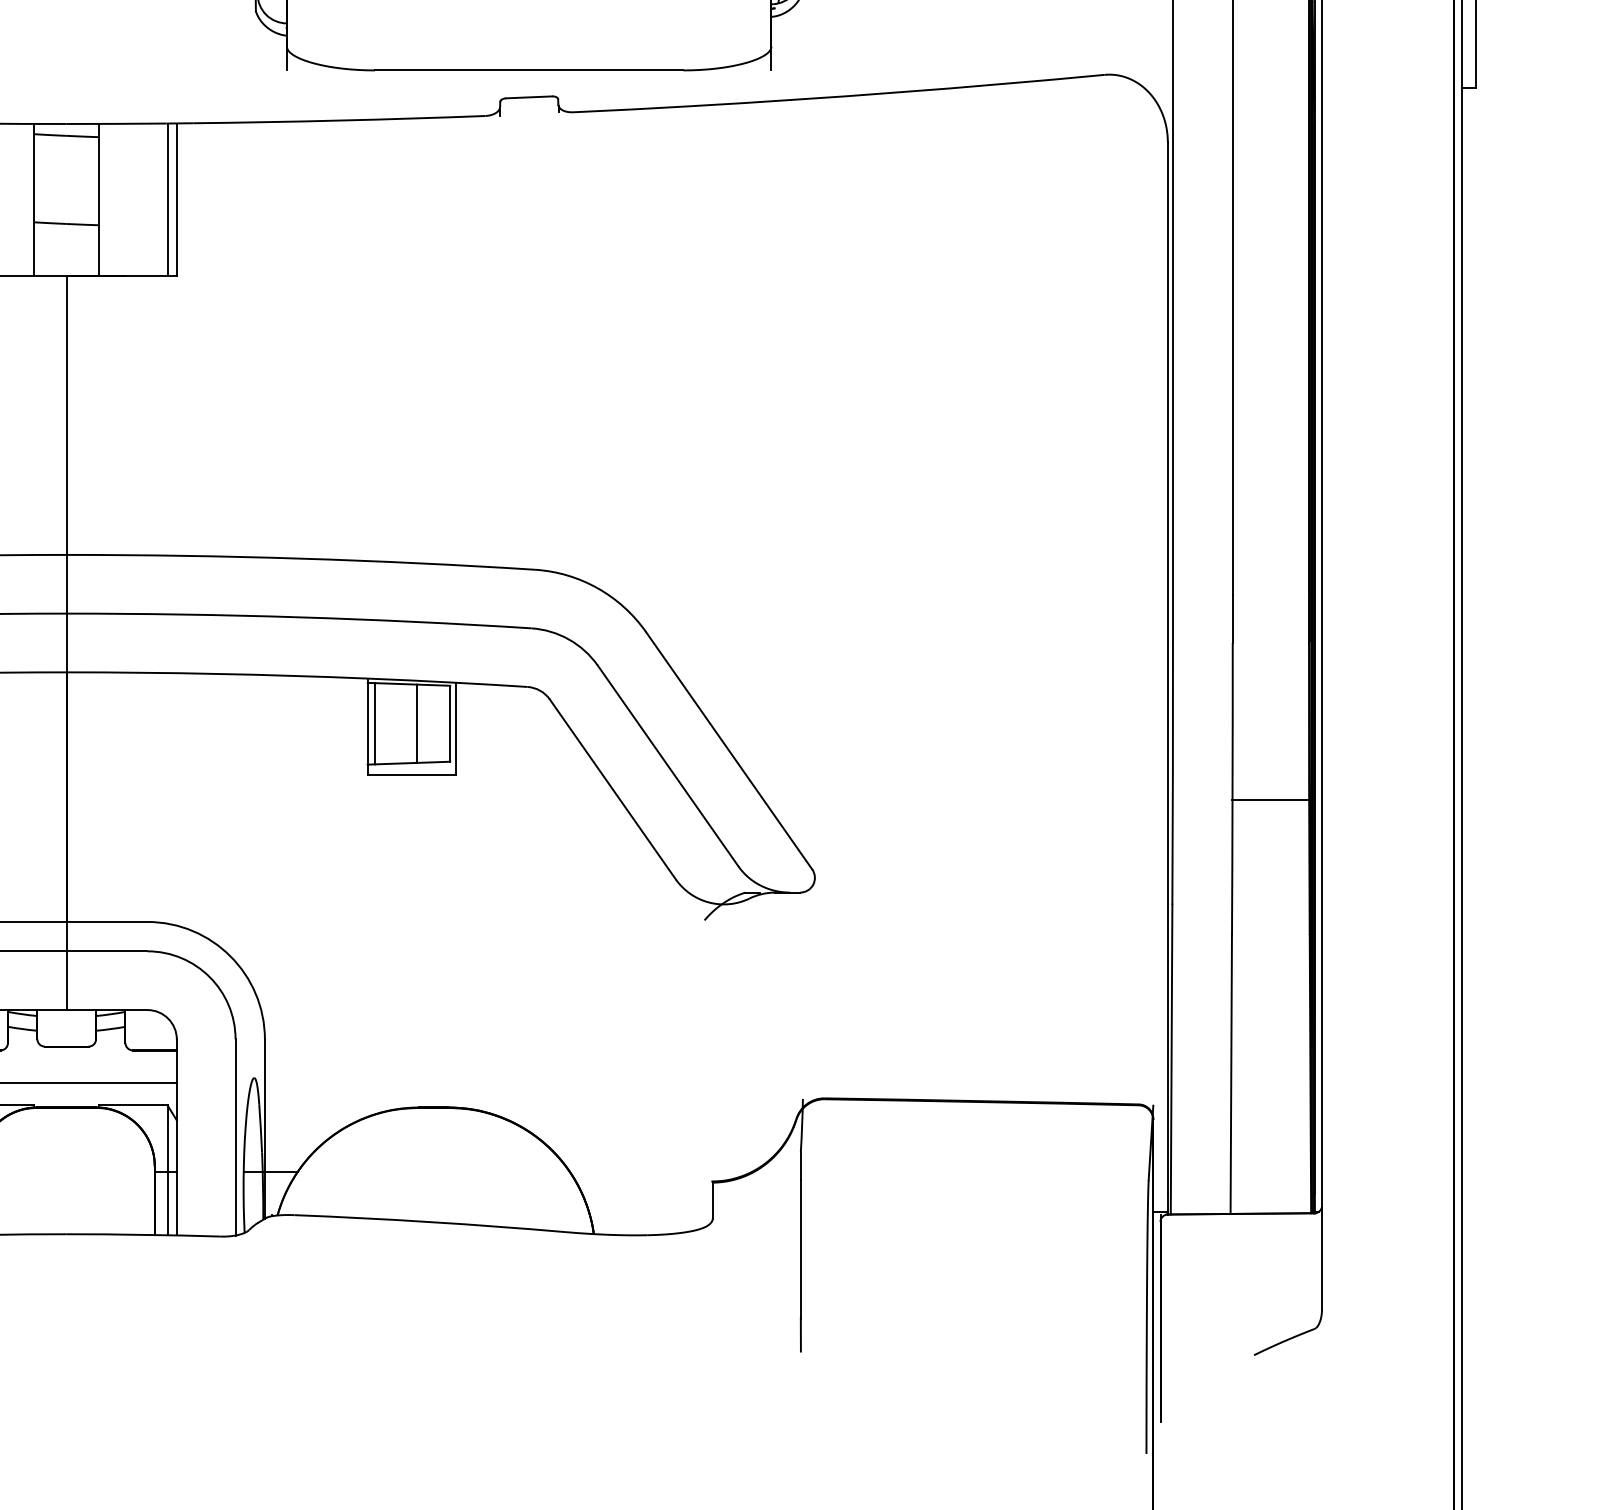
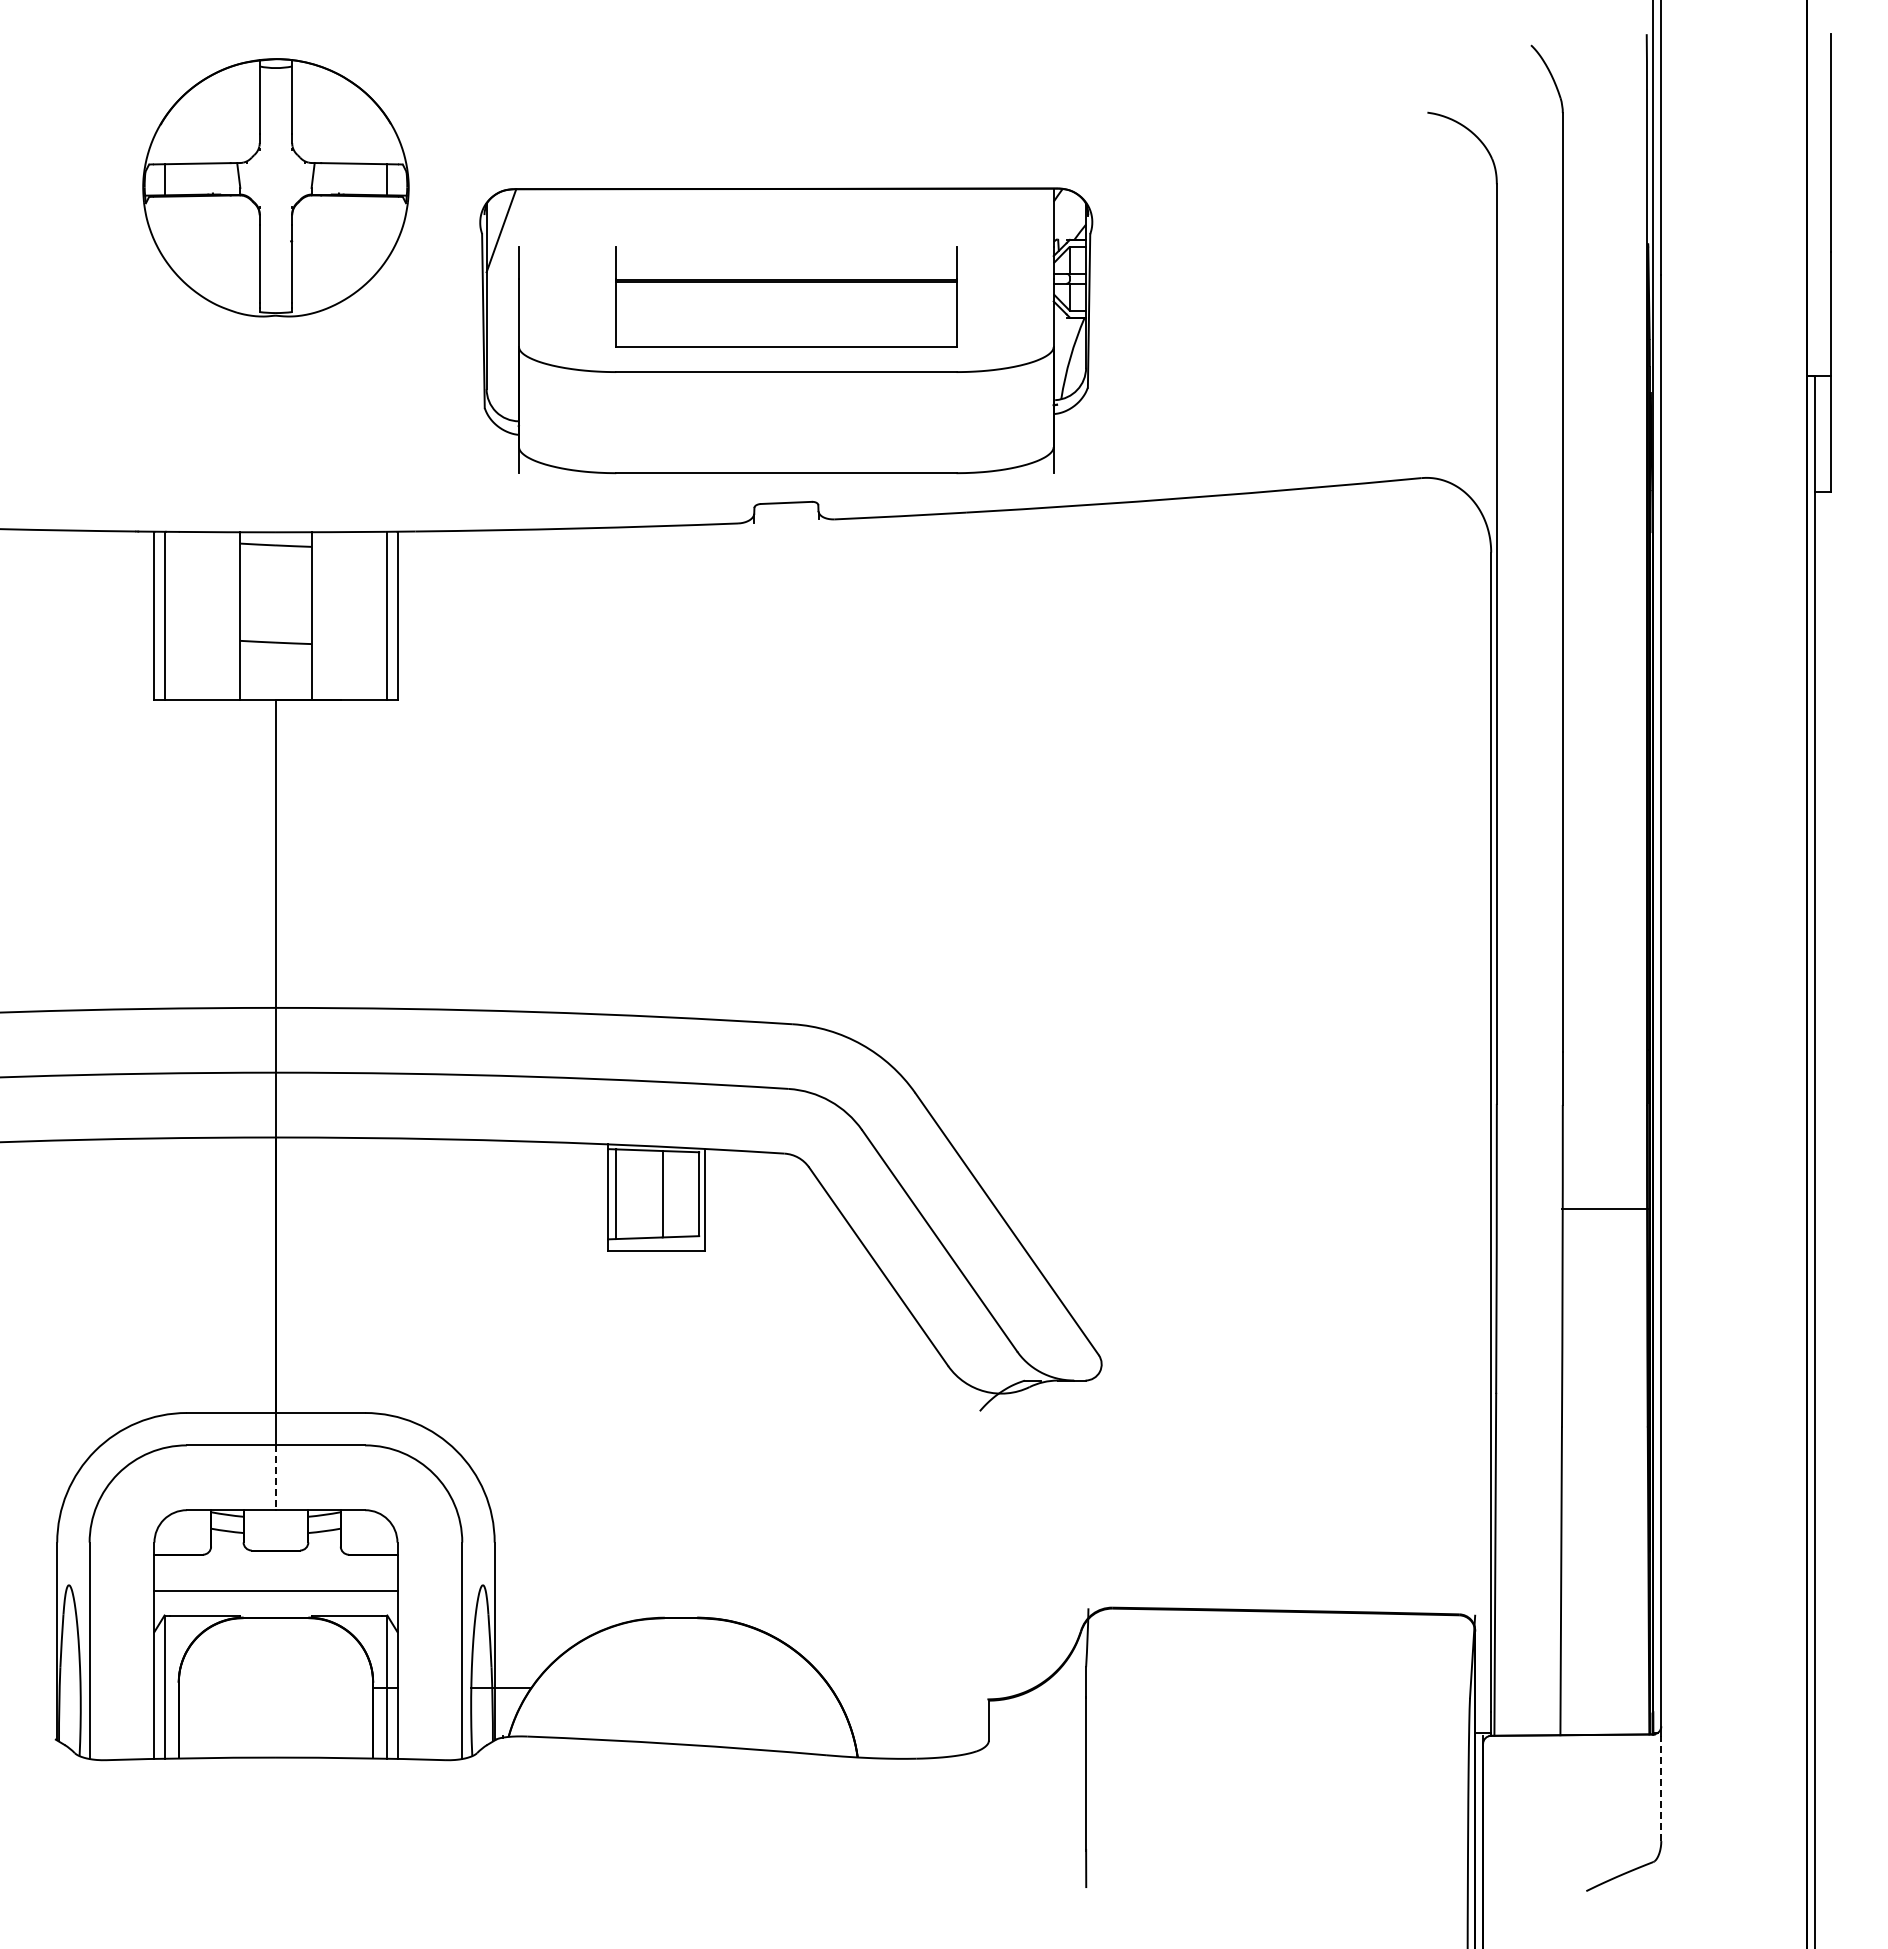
line: (1270, 800) -> (1604, 1208), moved
line: (66, 981) -> (275, 1478), solid -> dashed
line: (1322, 1262) -> (1661, 1788), solid -> dashed

